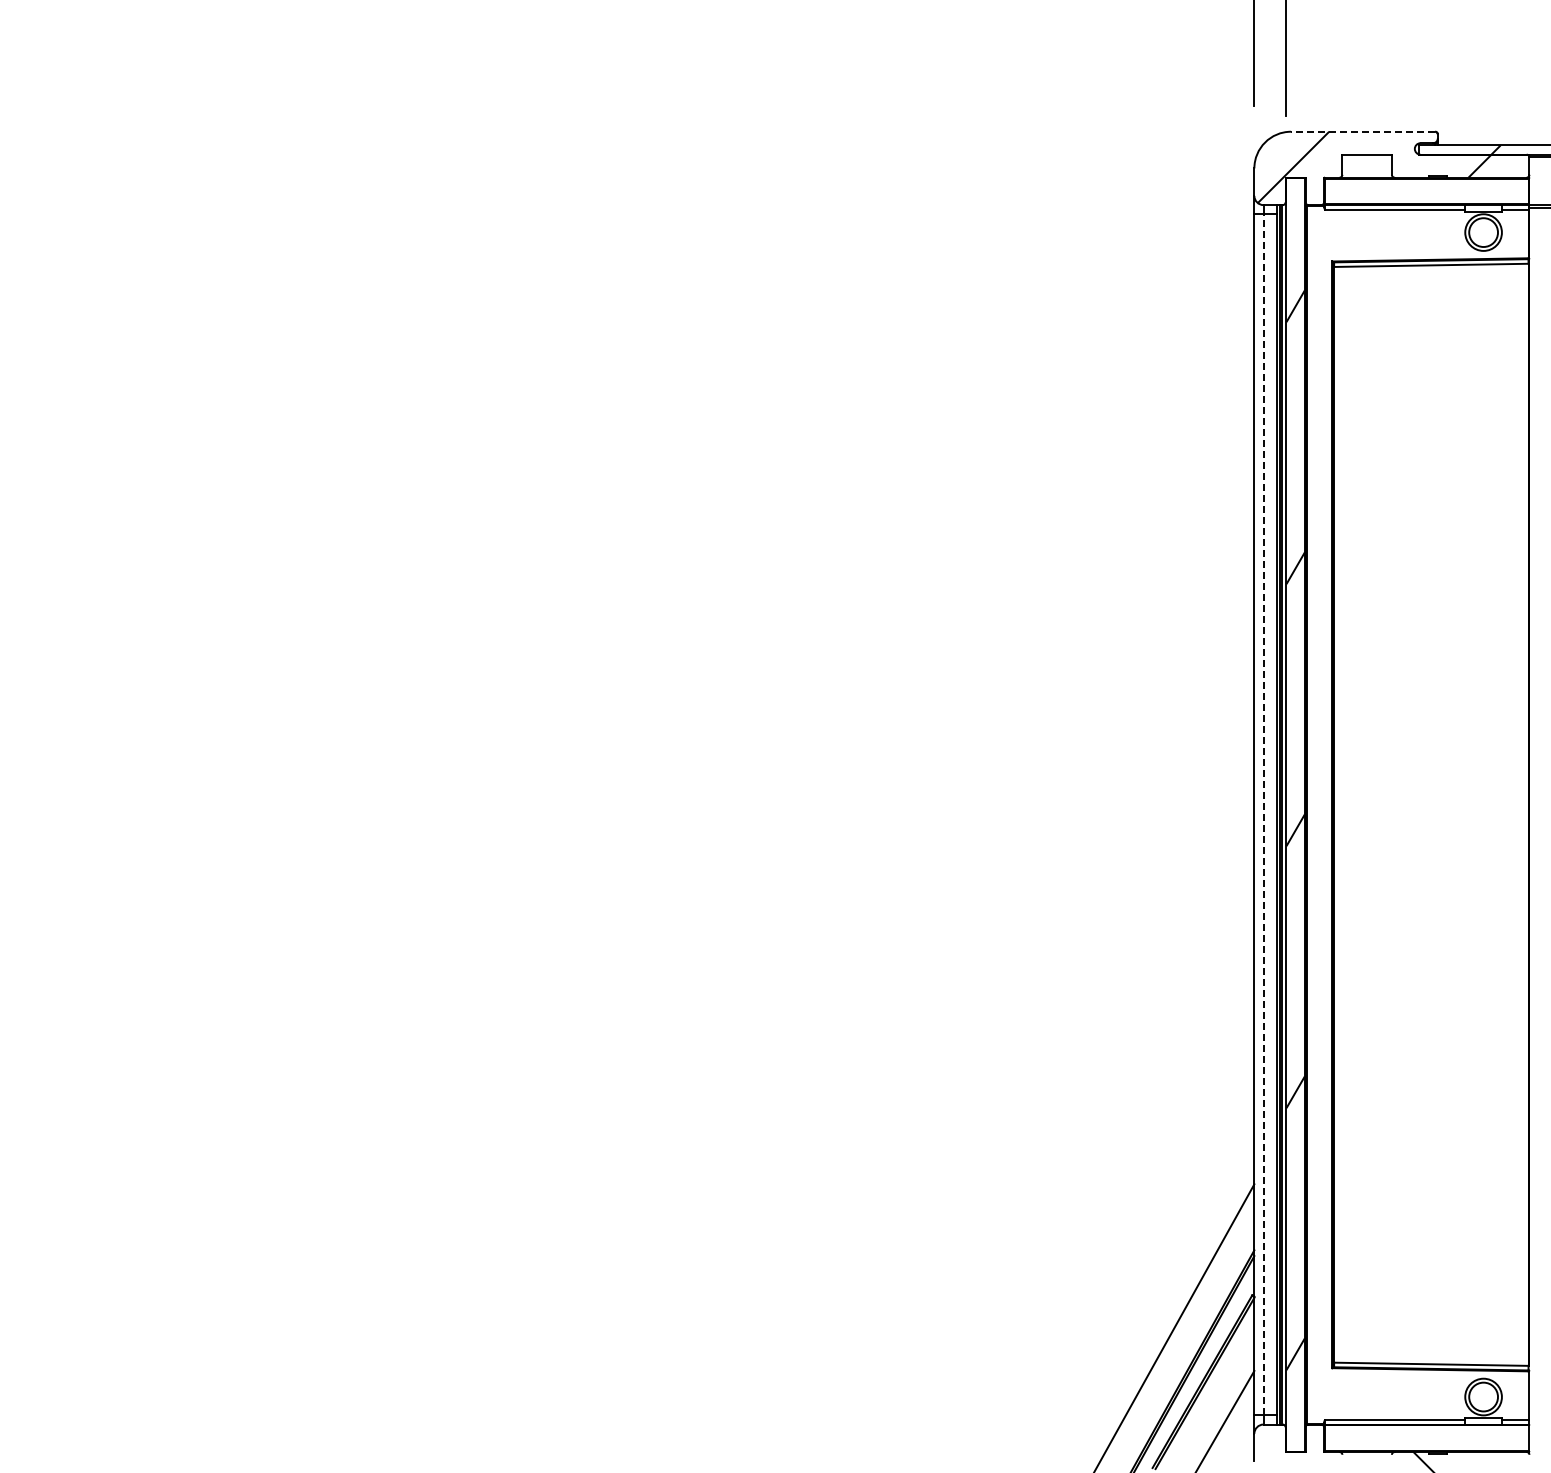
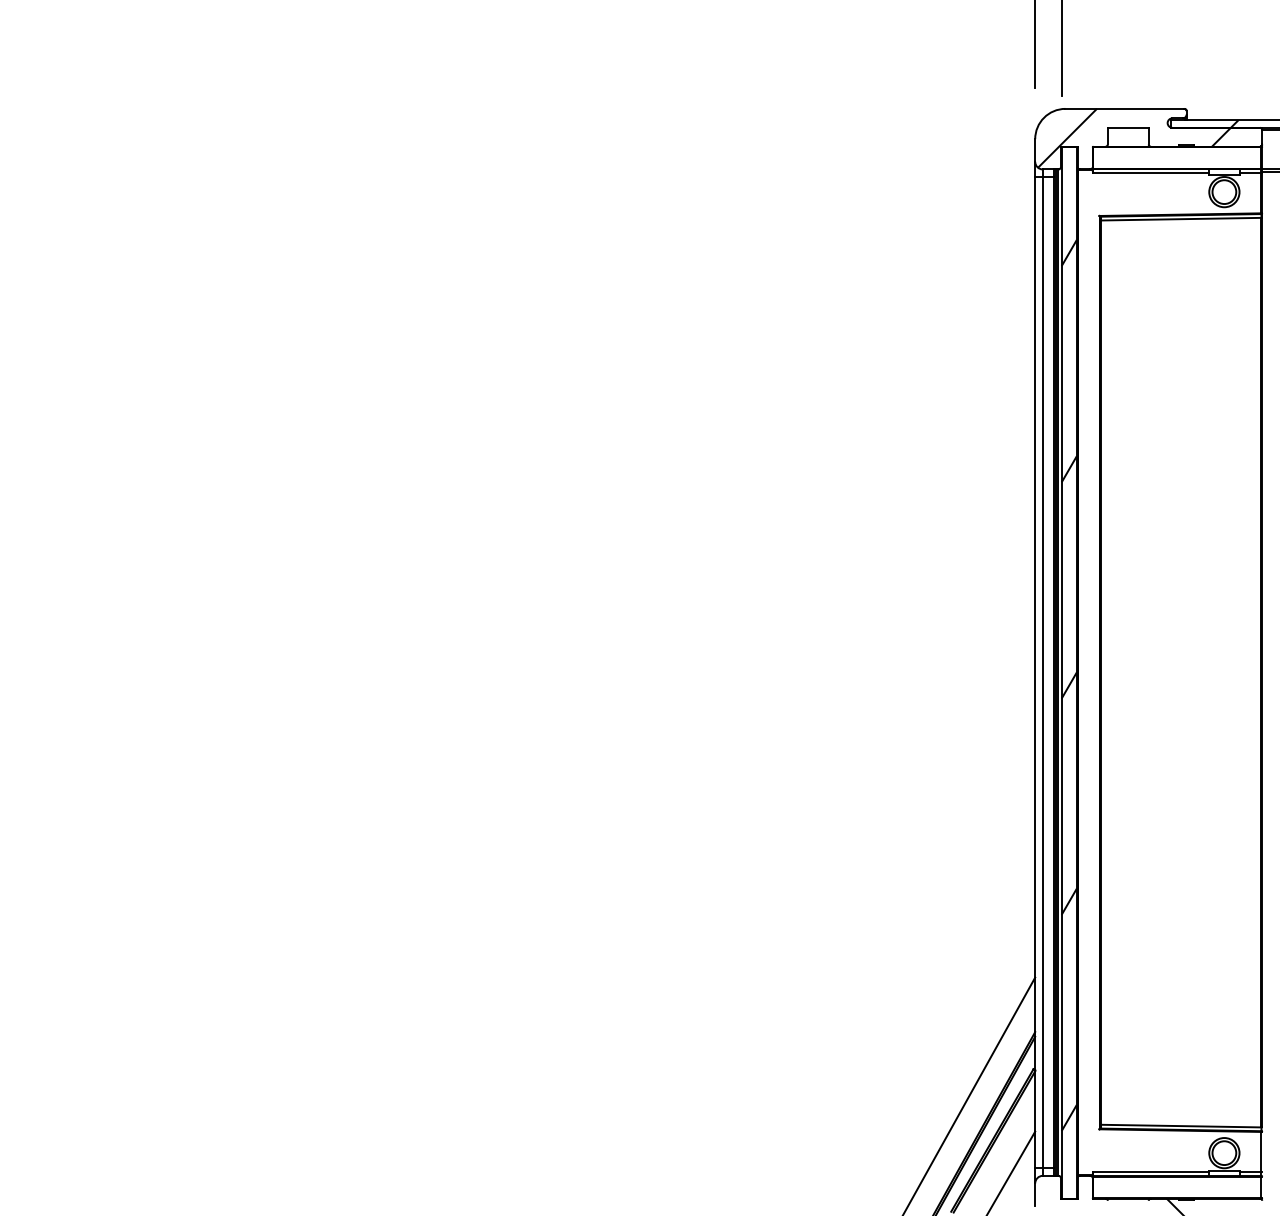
line: (1363, 131) -> (1125, 108), dashed -> solid
line: (1263, 814) -> (1042, 672), dashed -> solid

